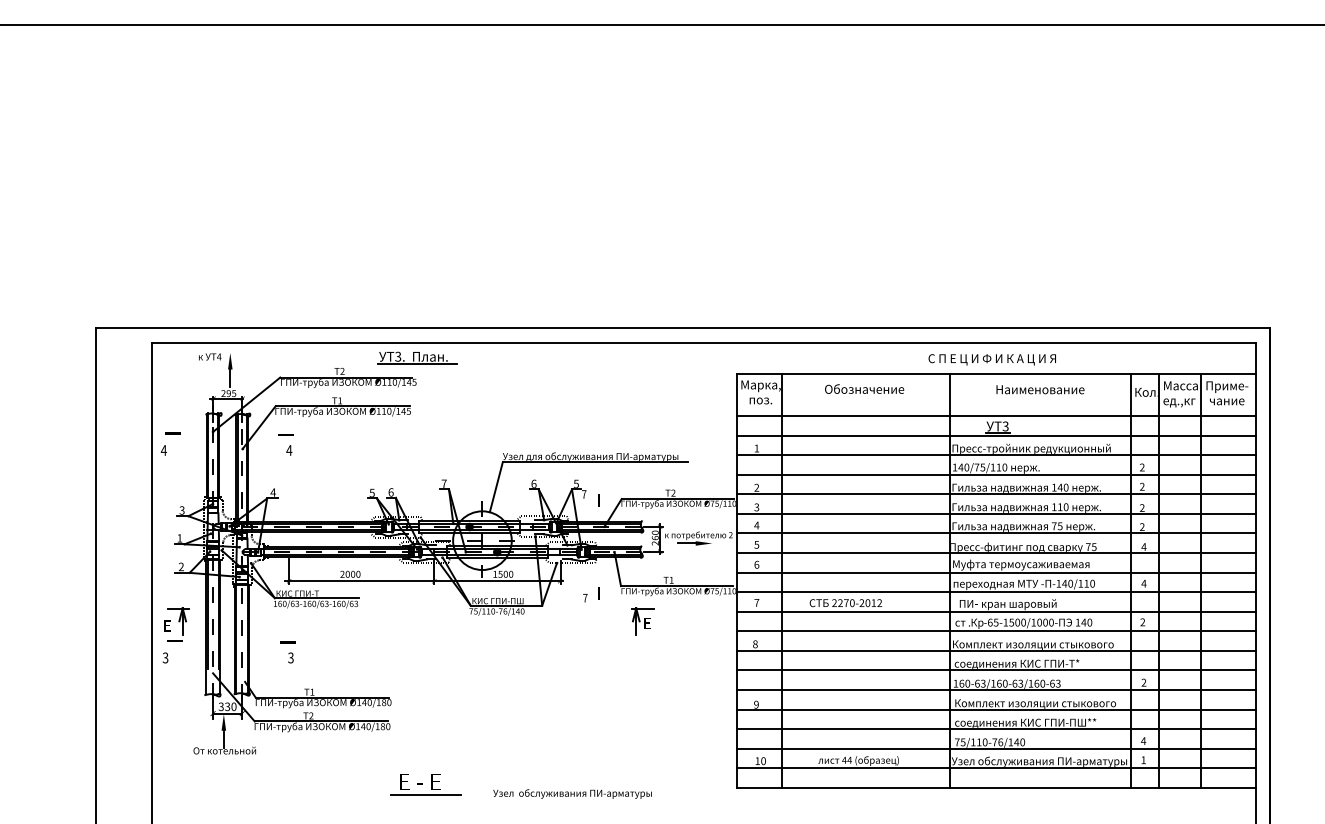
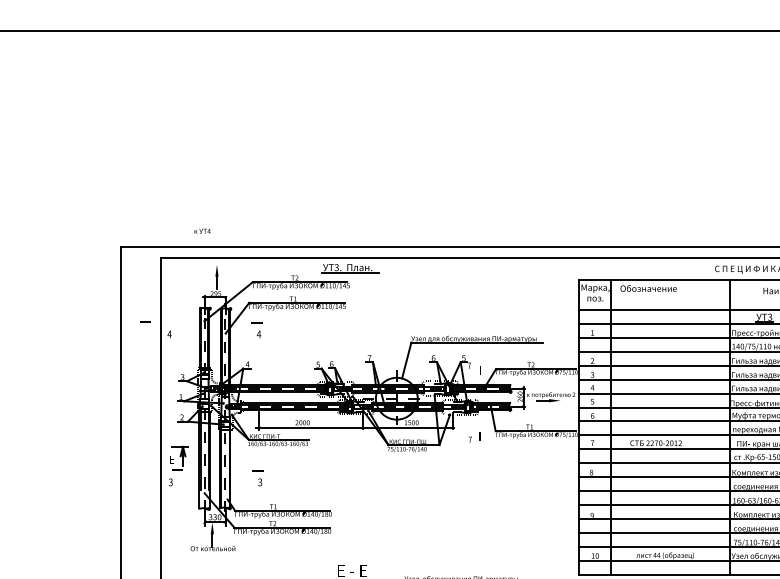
text: (210, 356) -> (202, 230), moved
text: (864, 388) -> (648, 288), moved
line: (172, 433) -> (145, 322), moved
part: (642, 621) -> (510, 456), removed

